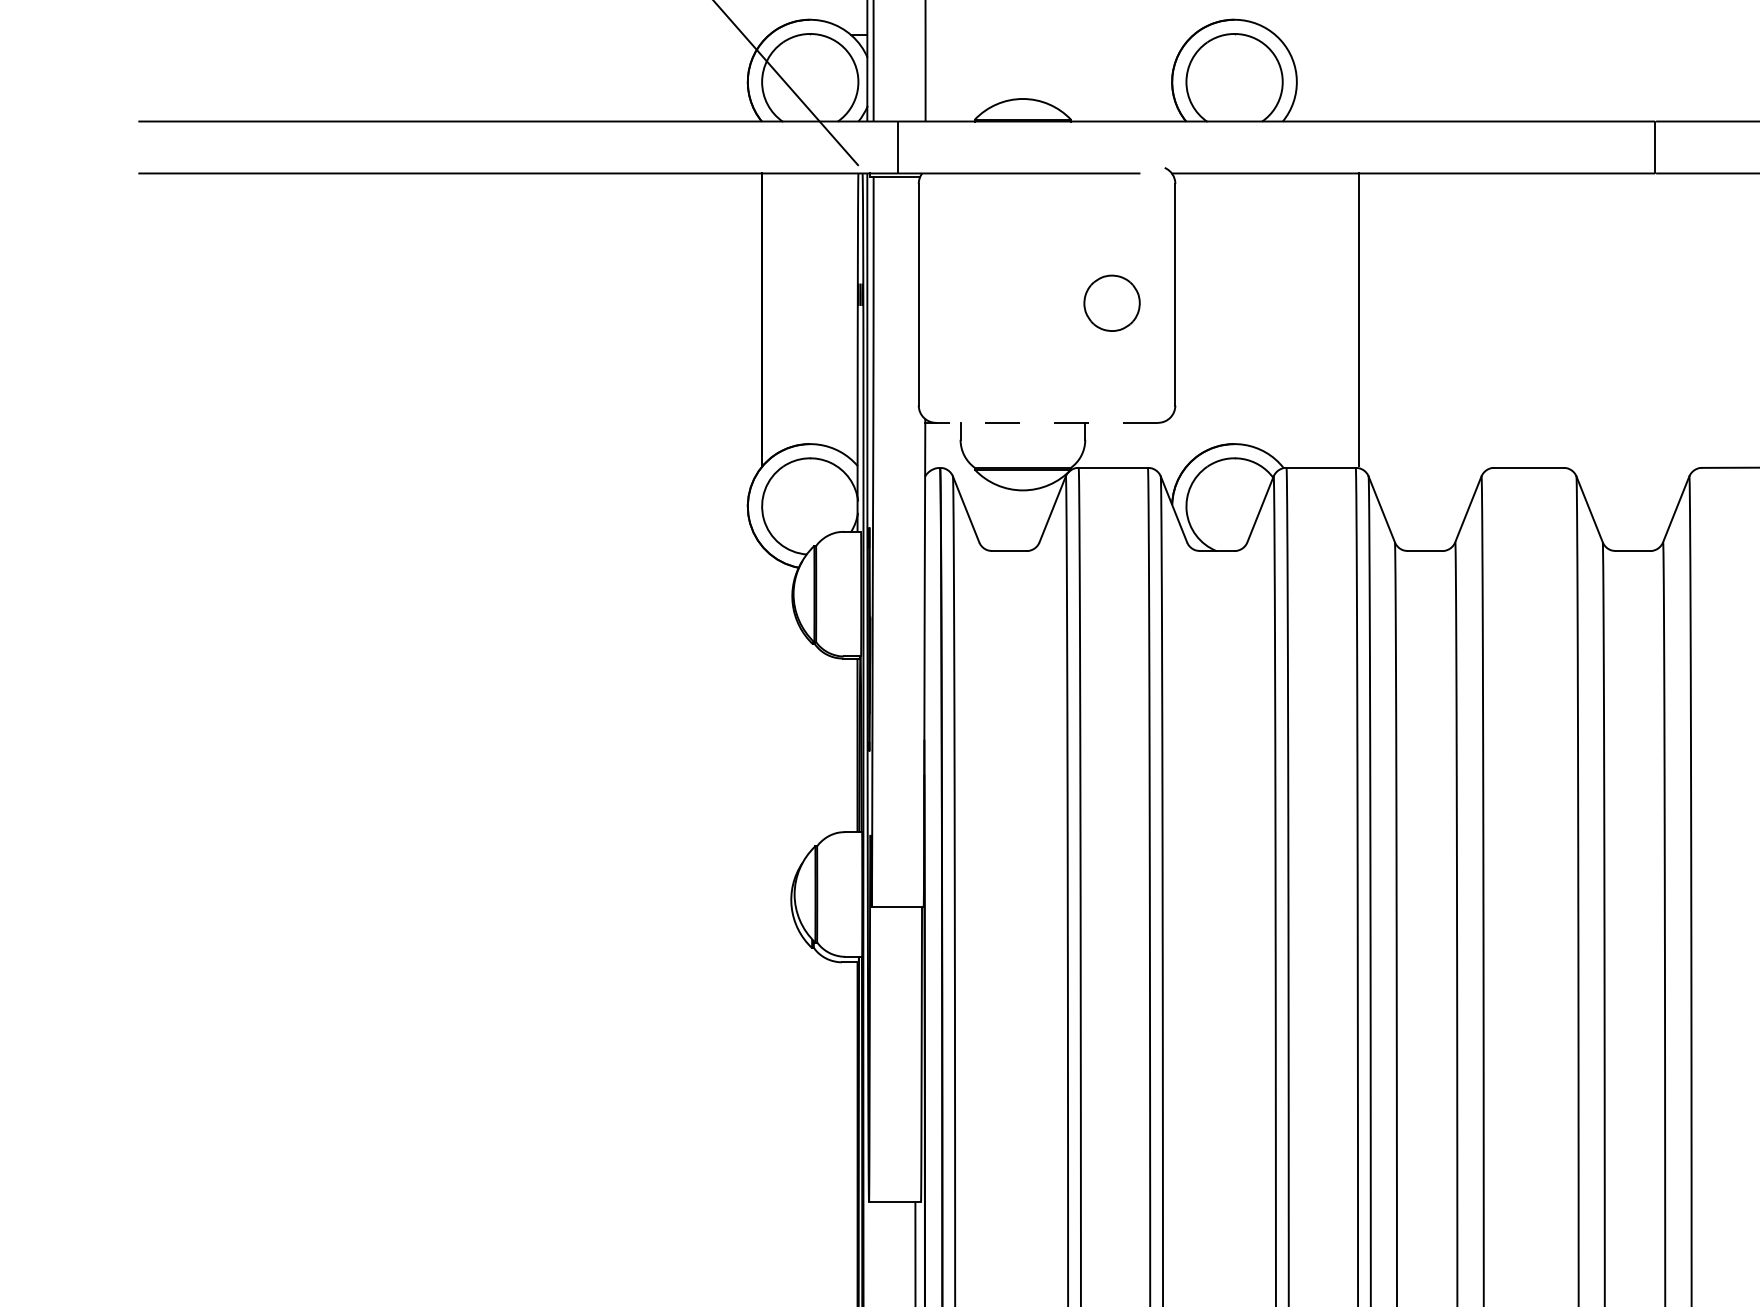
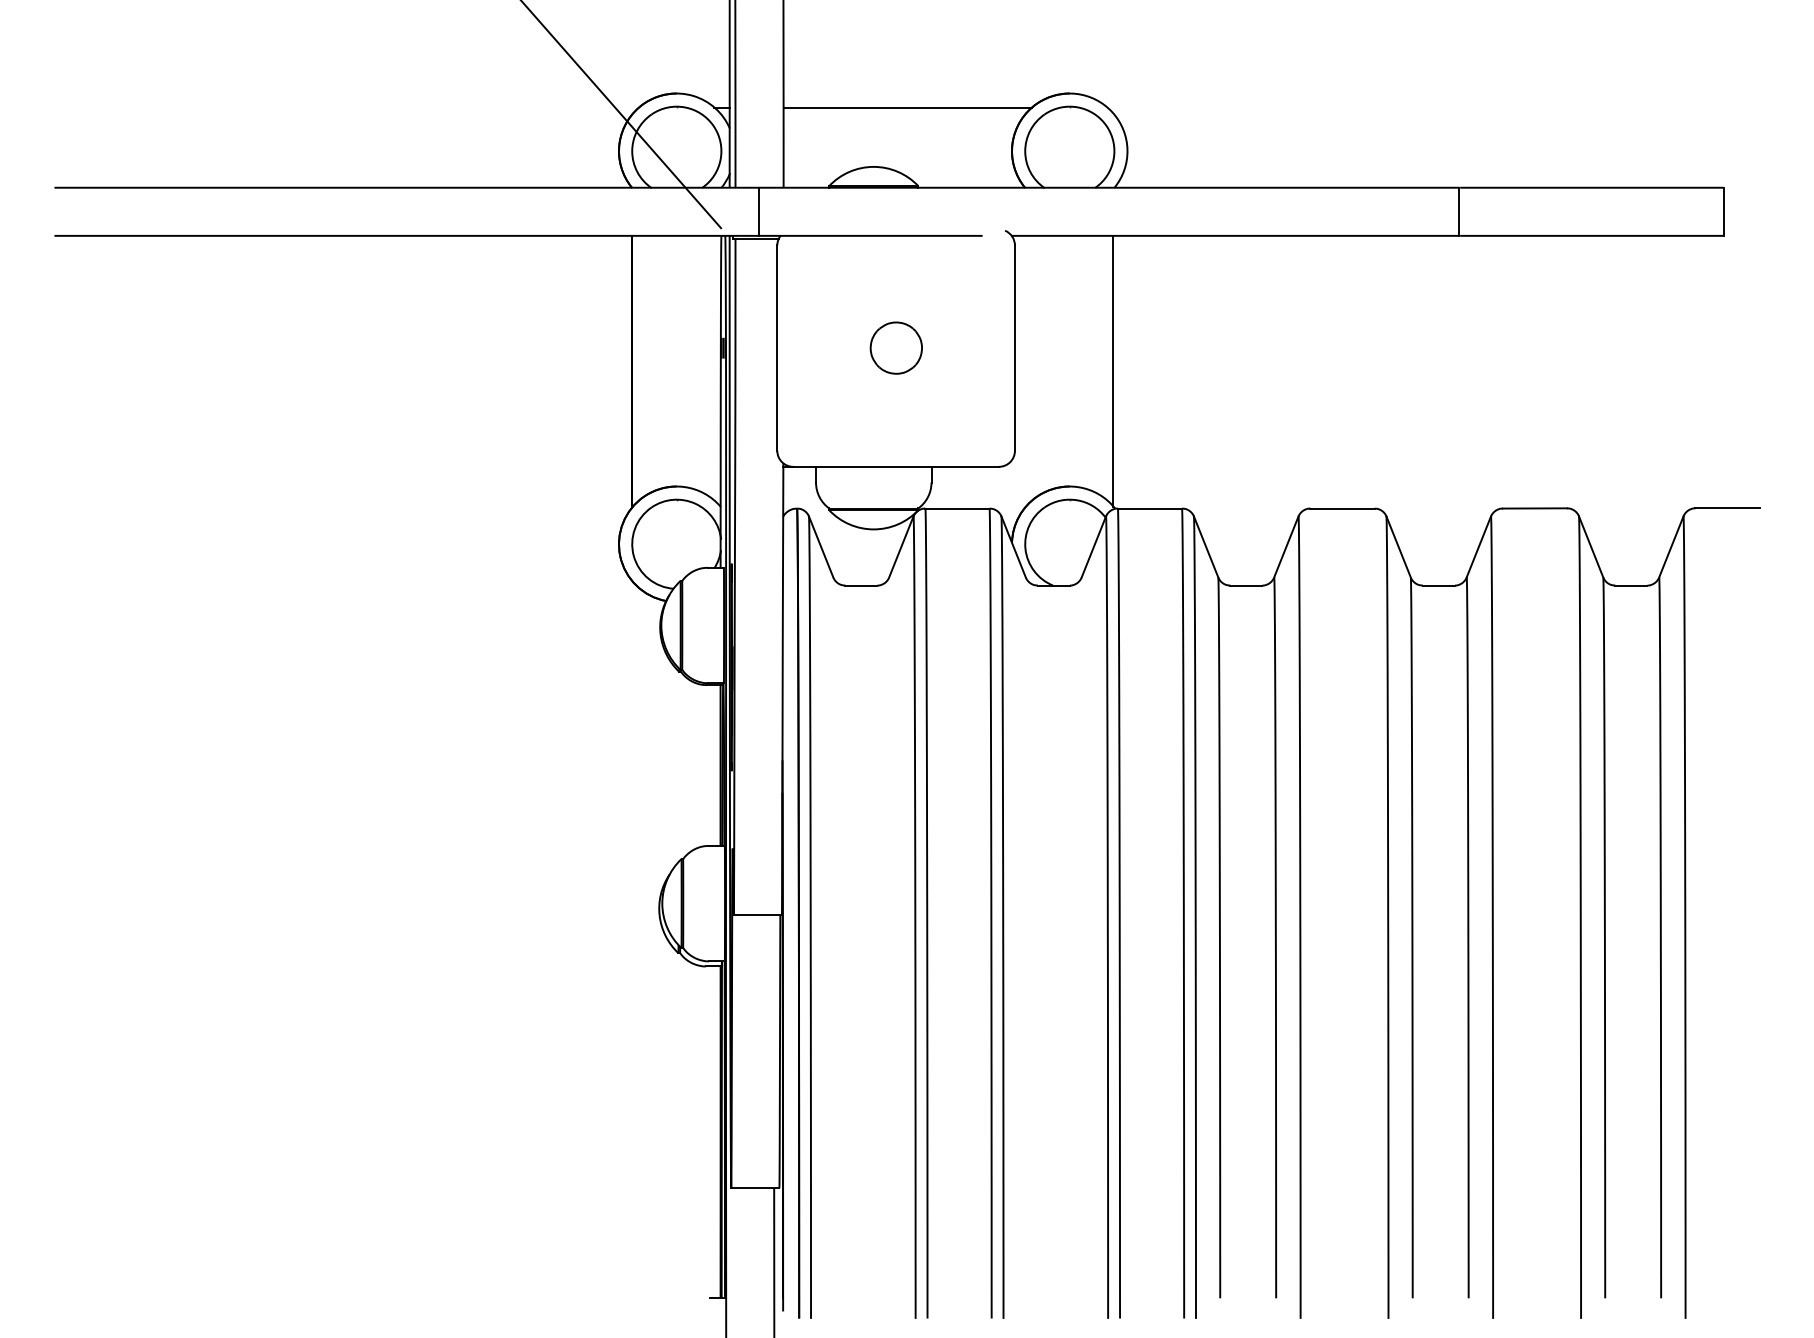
line: (1059, 34) -> (907, 107), added
part: (1111, 302) -> (895, 347), moved
line: (1359, 318) -> (1113, 370), moved
line: (1047, 422) -> (896, 466), dashed -> solid

